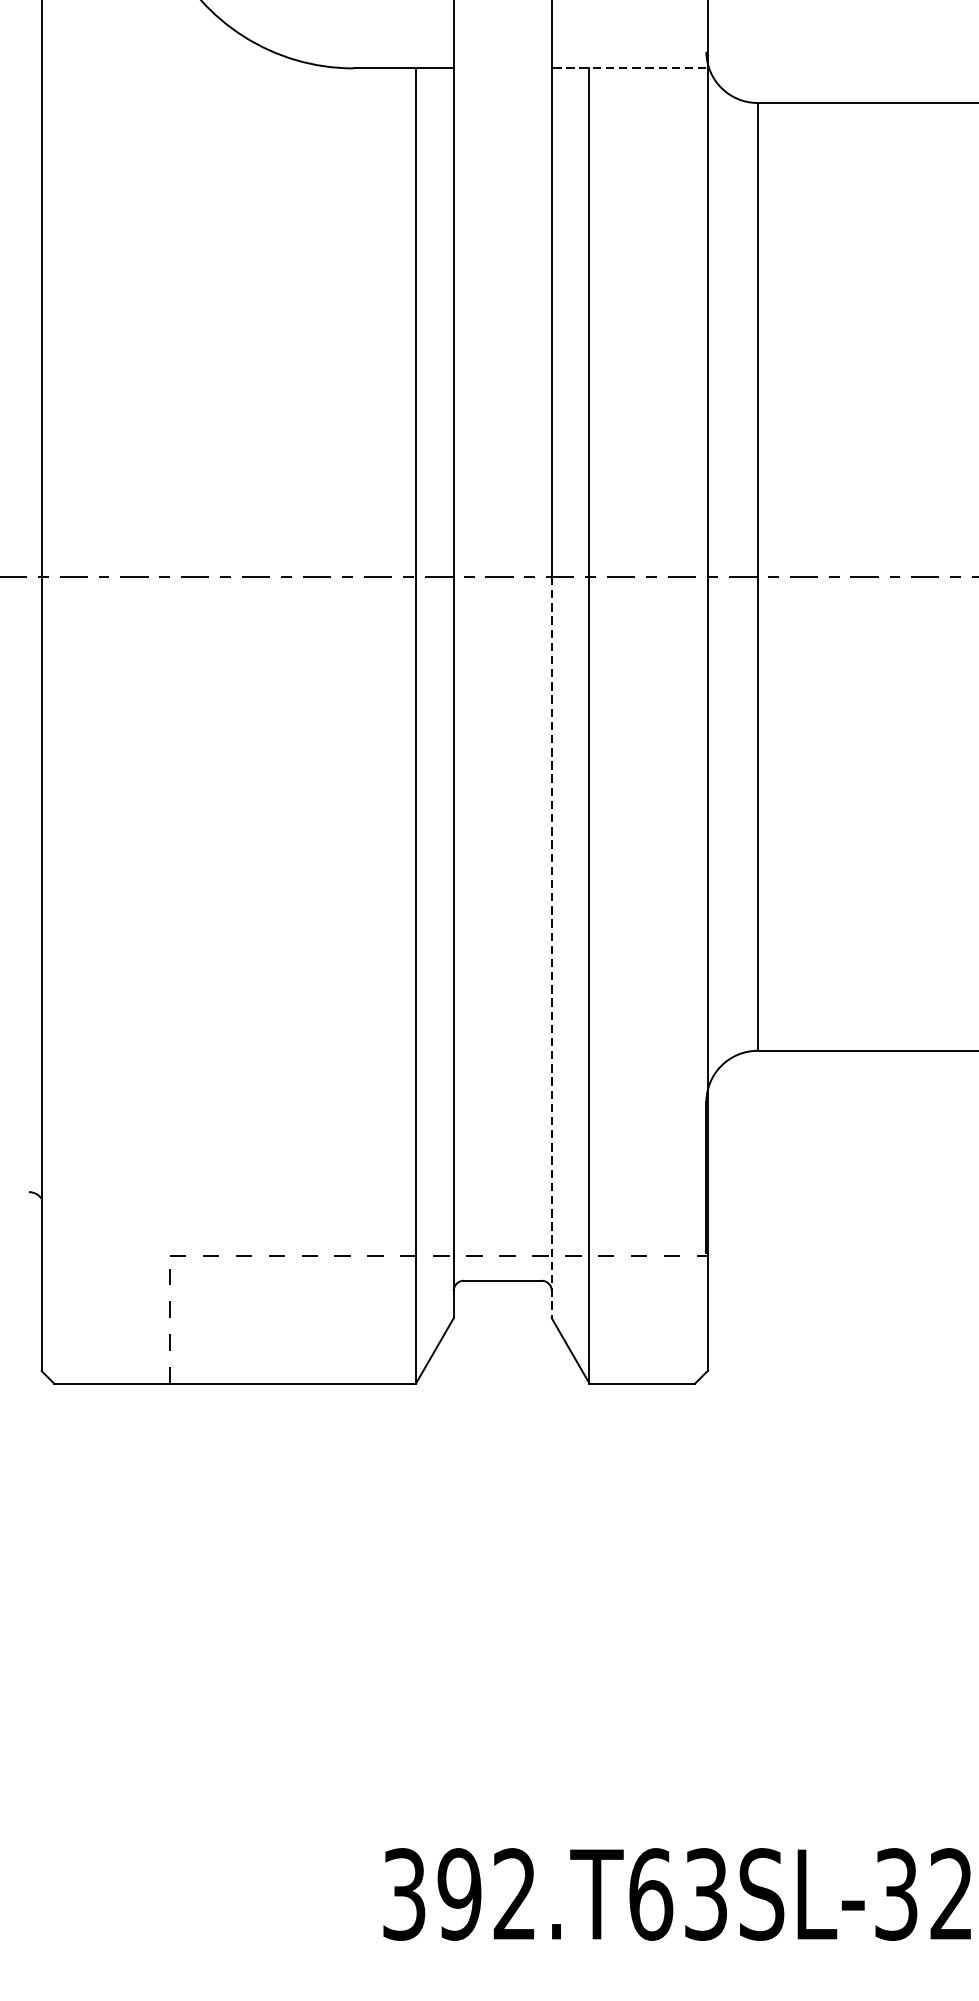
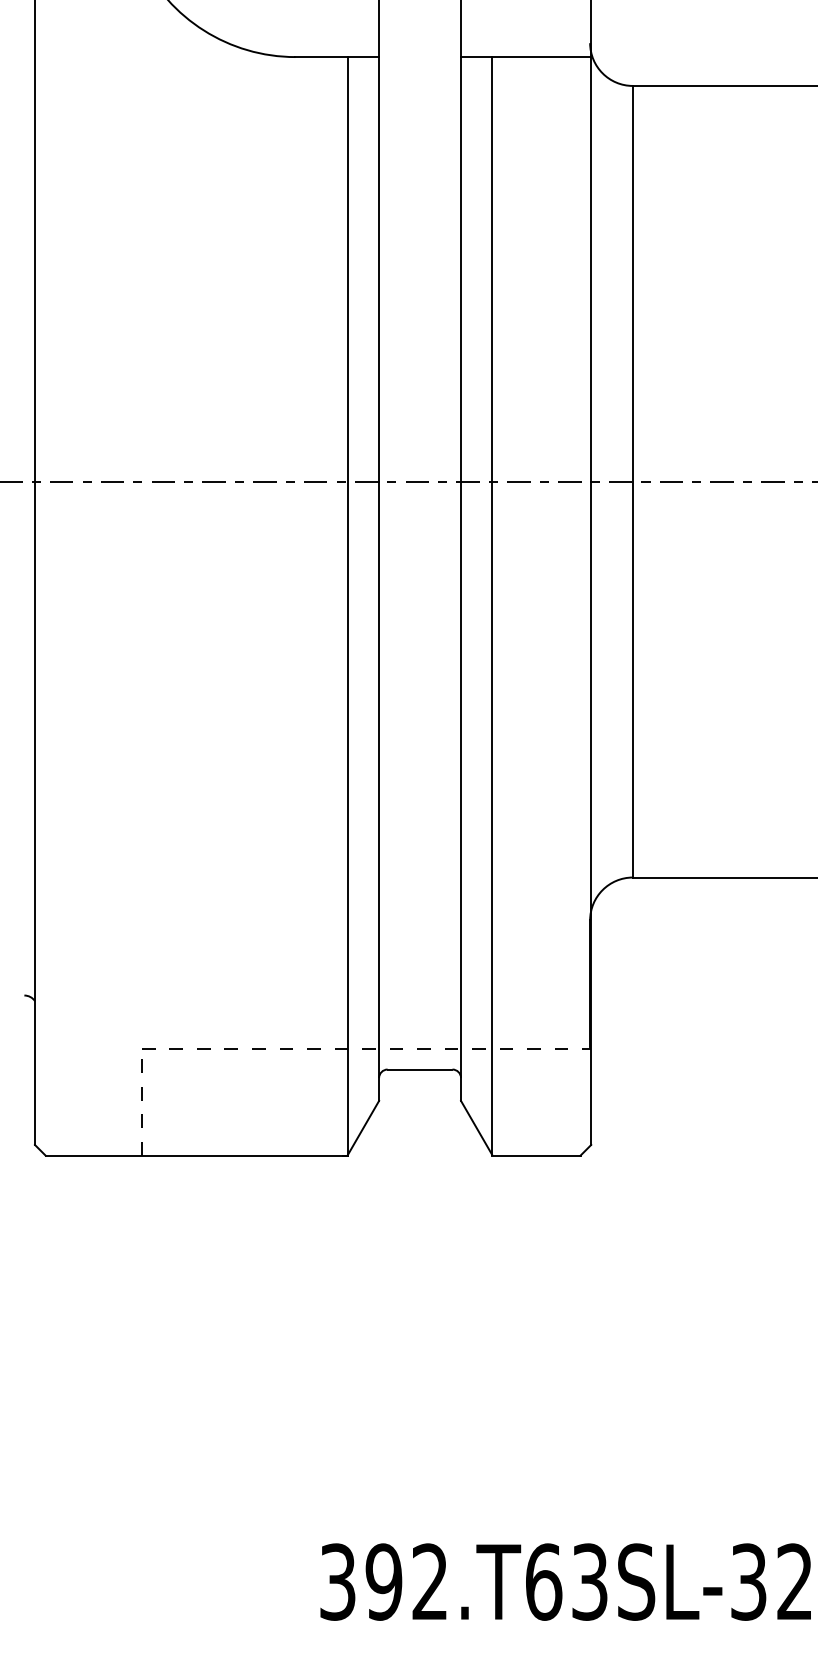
line: (628, 68) -> (525, 57), dashed -> solid
line: (552, 947) -> (461, 791), dashed -> solid

